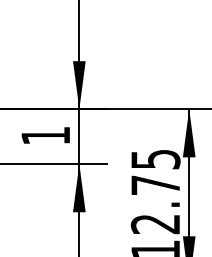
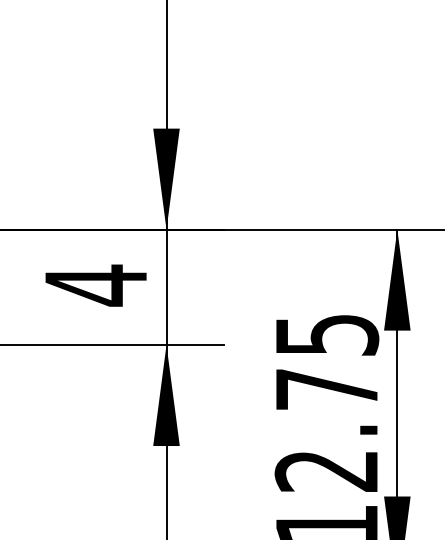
text: (45, 135) -> (95, 284), 1 -> 4

